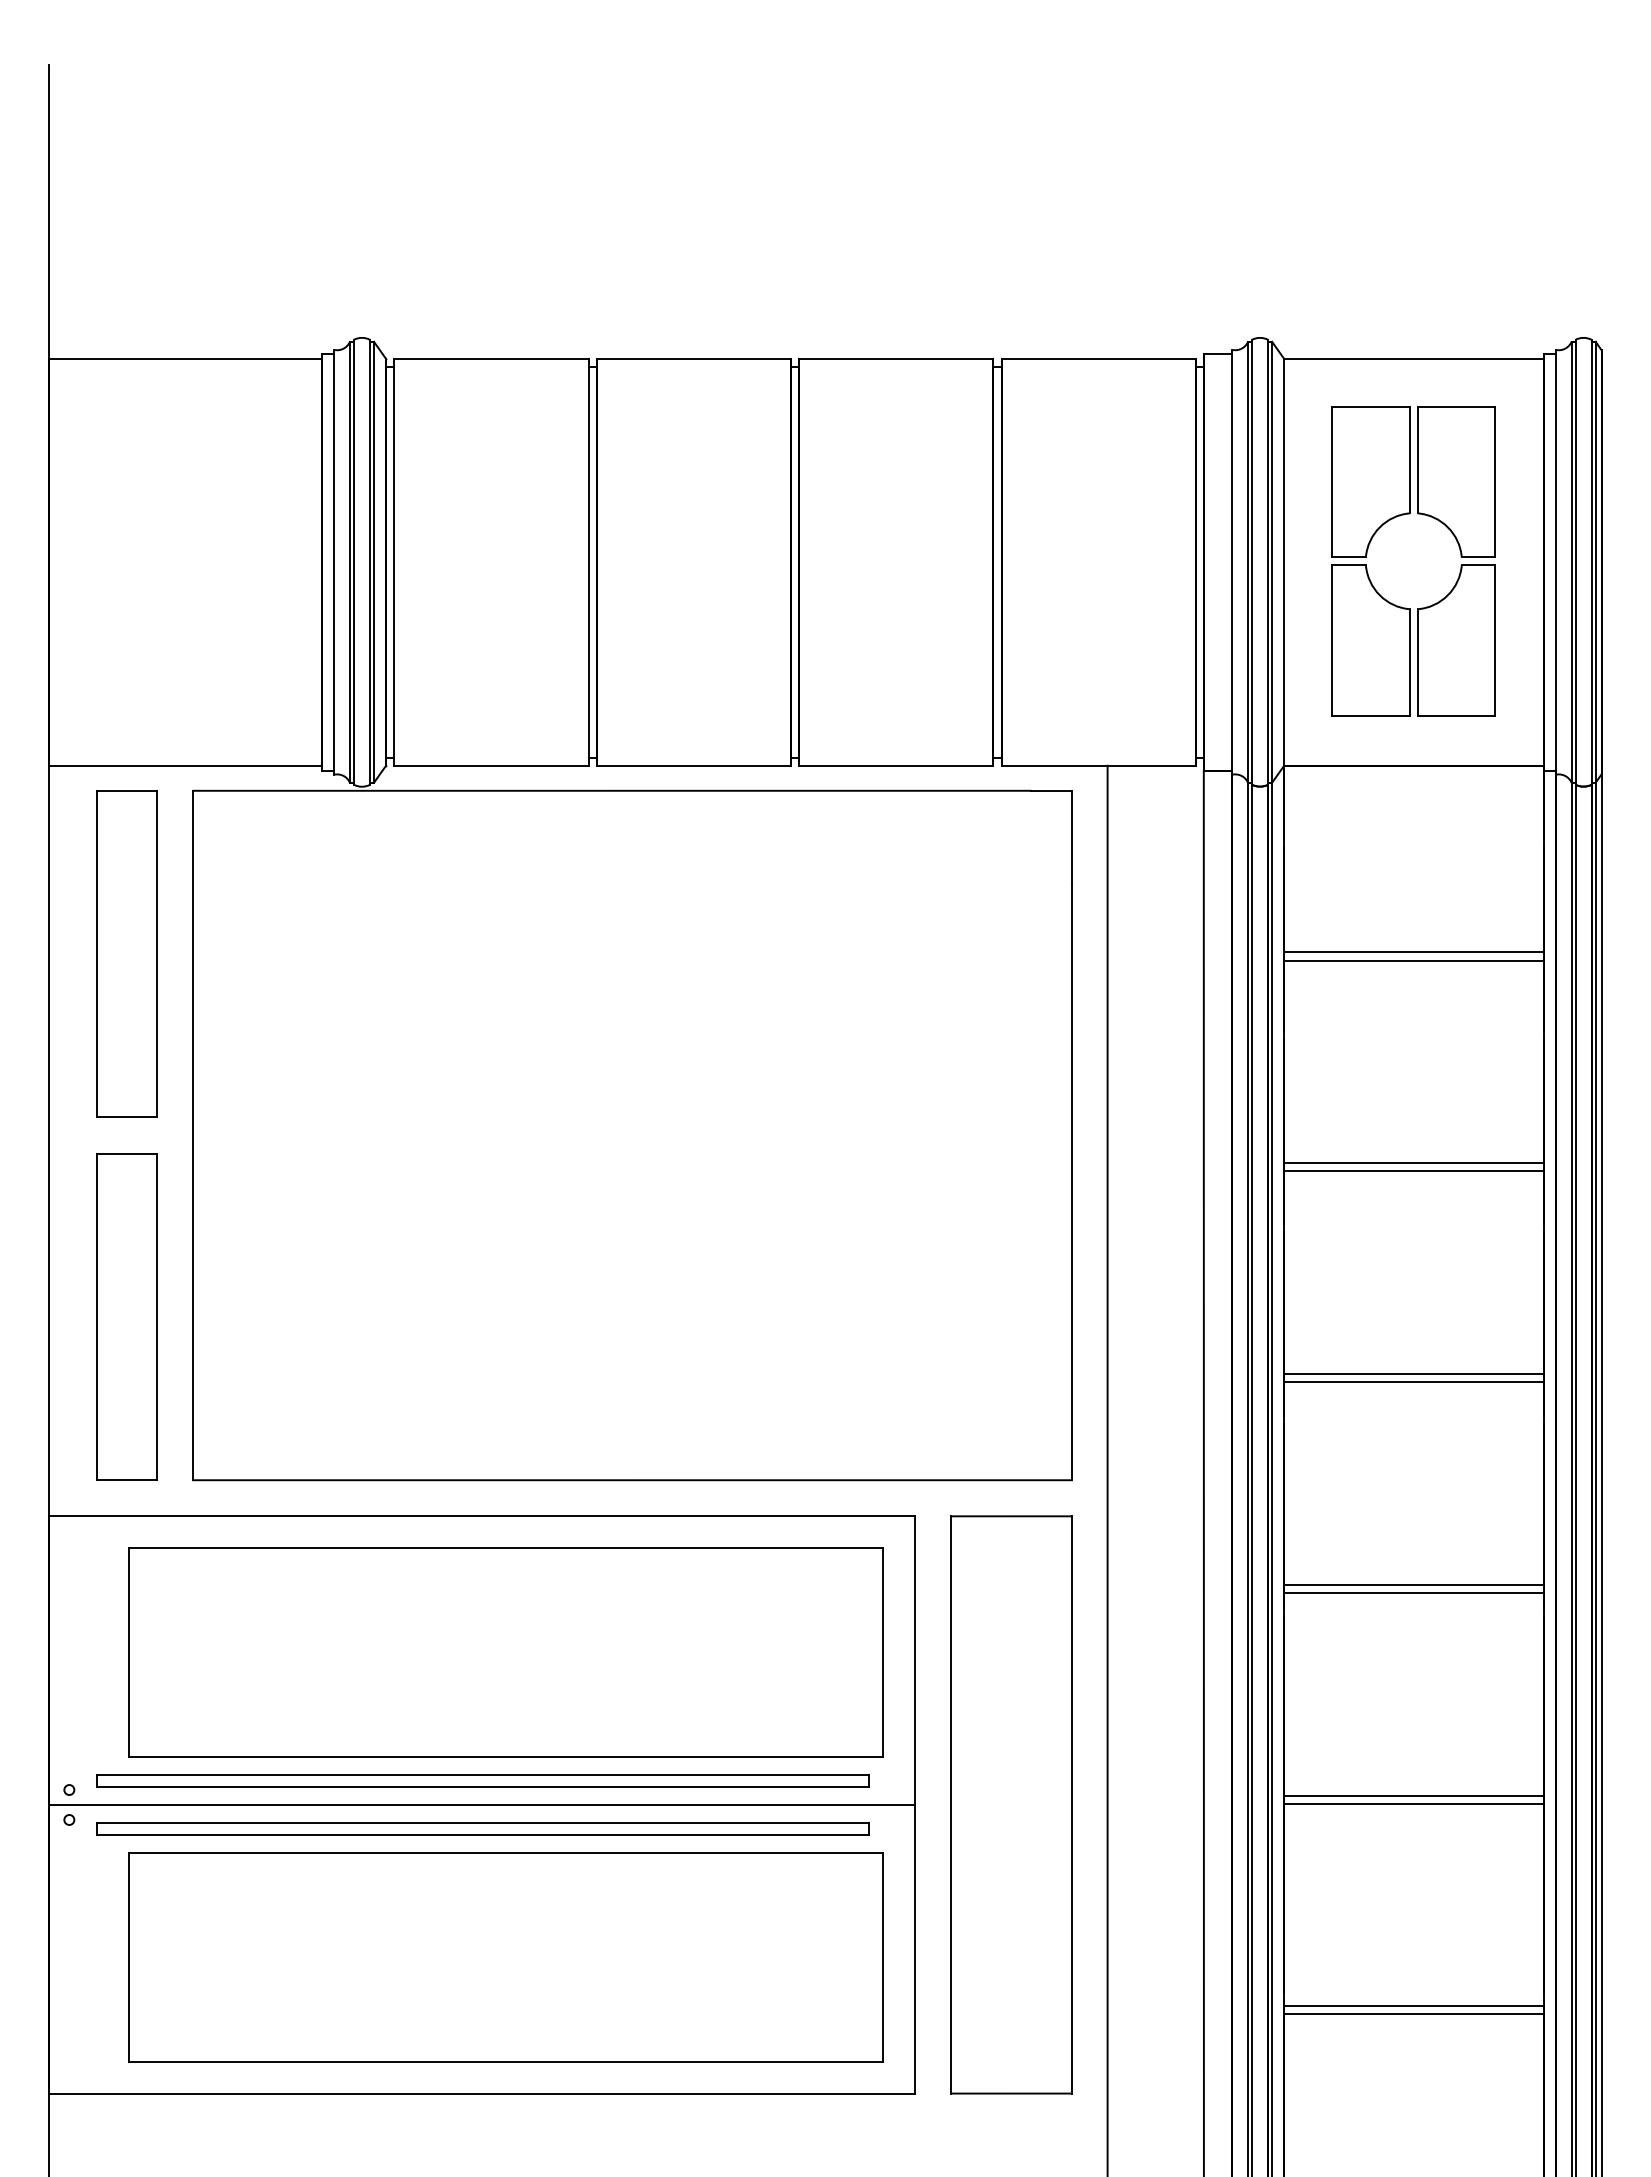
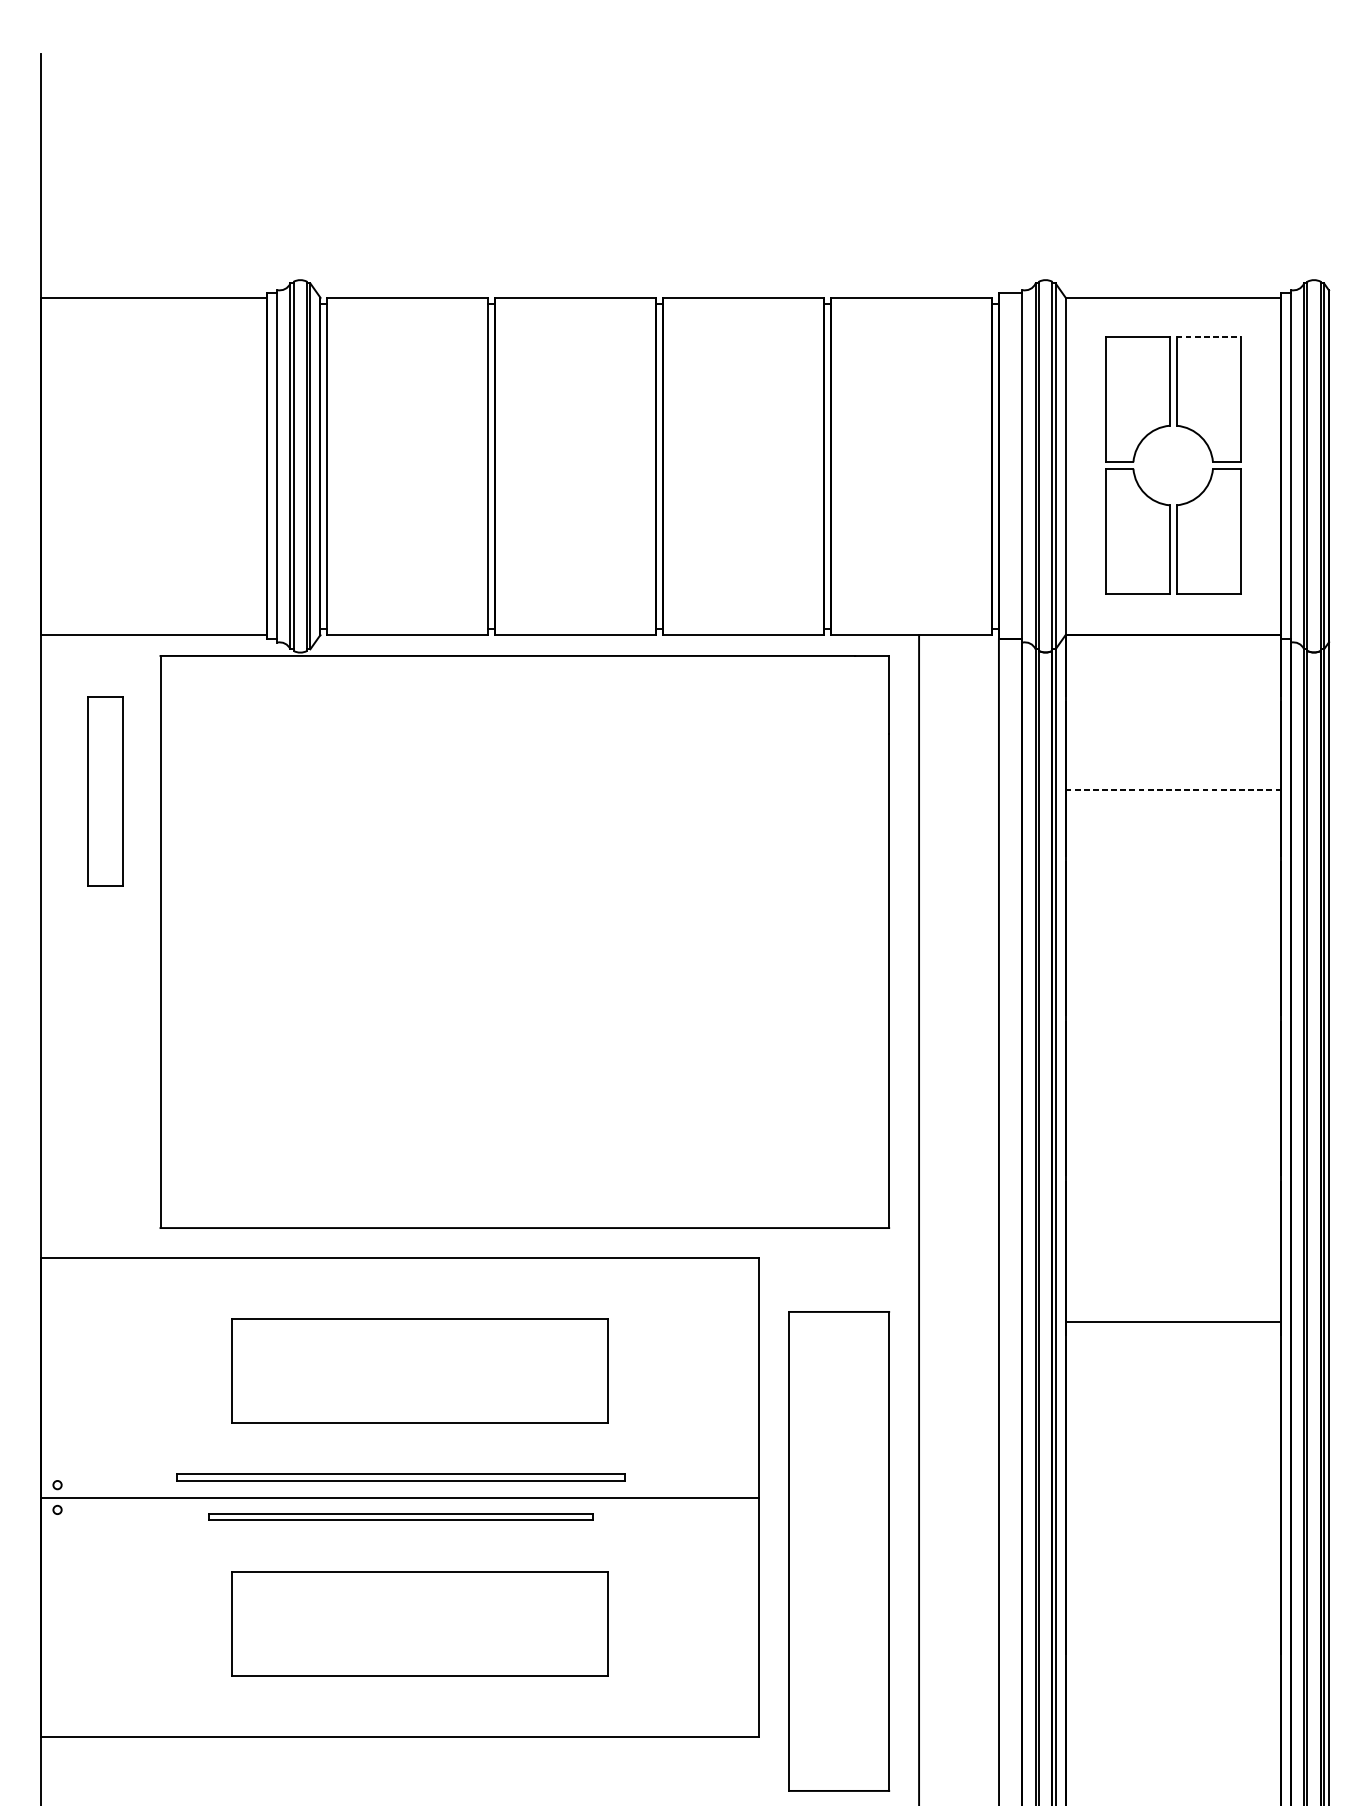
line: (1456, 406) -> (1208, 337), solid -> dashed
line: (1413, 952) -> (1172, 790), solid -> dashed
part: (126, 953) -> (104, 790), size x0.7
line: (1413, 960) -> (1172, 796), removed
line: (1413, 1163) -> (1172, 965), removed
line: (1413, 1171) -> (1172, 971), removed
part: (126, 1316) -> (104, 1092), removed
line: (1413, 1373) -> (1172, 1139), removed
line: (1413, 1382) -> (1172, 1146), removed
line: (1413, 1584) -> (1172, 1314), removed
part: (505, 1652) -> (419, 1371), size x0.6
part: (482, 1780) -> (400, 1477), size x0.7
line: (1413, 1795) -> (1172, 1489), removed
line: (1413, 1803) -> (1172, 1496), removed
part: (1011, 1804) -> (839, 1551), moved
part: (482, 1828) -> (400, 1517), size x0.6
part: (505, 1957) -> (419, 1624), size x0.6
line: (1413, 2006) -> (1172, 1664), removed
line: (1413, 2014) -> (1172, 1671), removed

